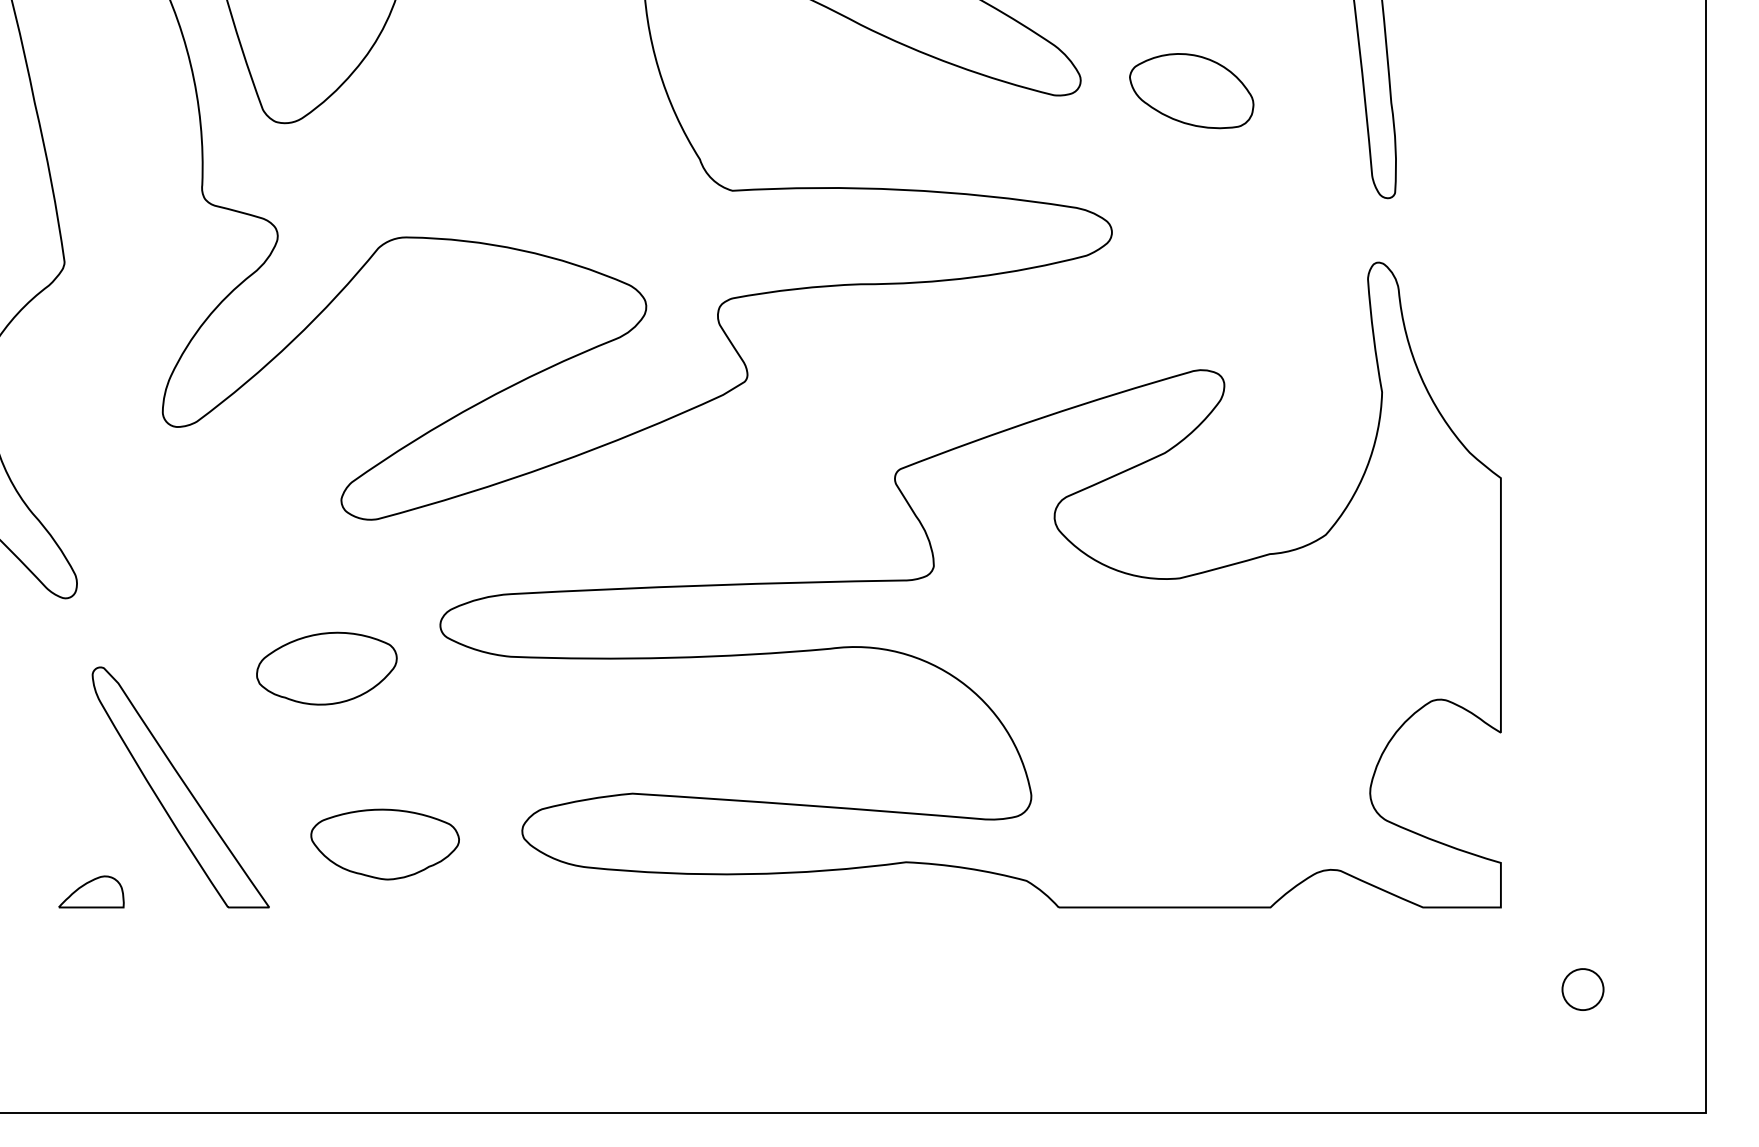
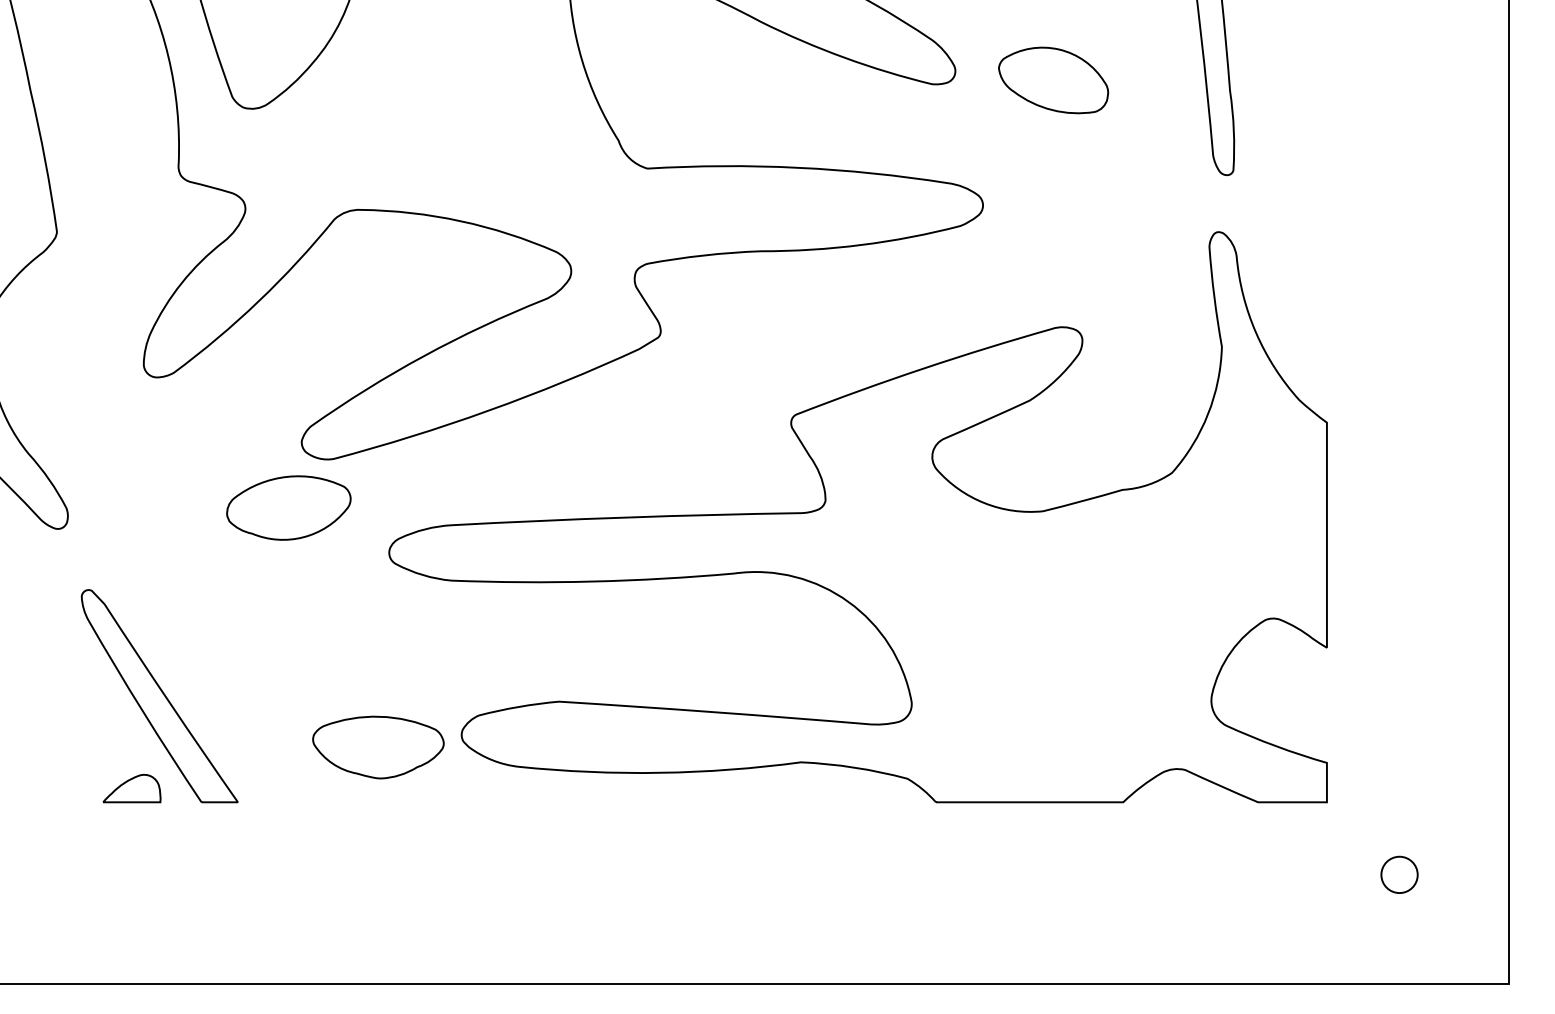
part: (326, 668) -> (288, 507), moved
part: (384, 844) -> (377, 747), moved
part: (91, 891) -> (132, 788), moved

